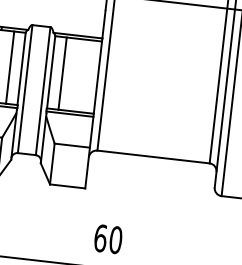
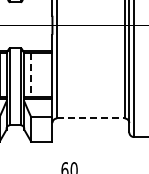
line: (63, 74) -> (31, 75), solid -> dashed
line: (152, 157) -> (90, 118), solid -> dashed

